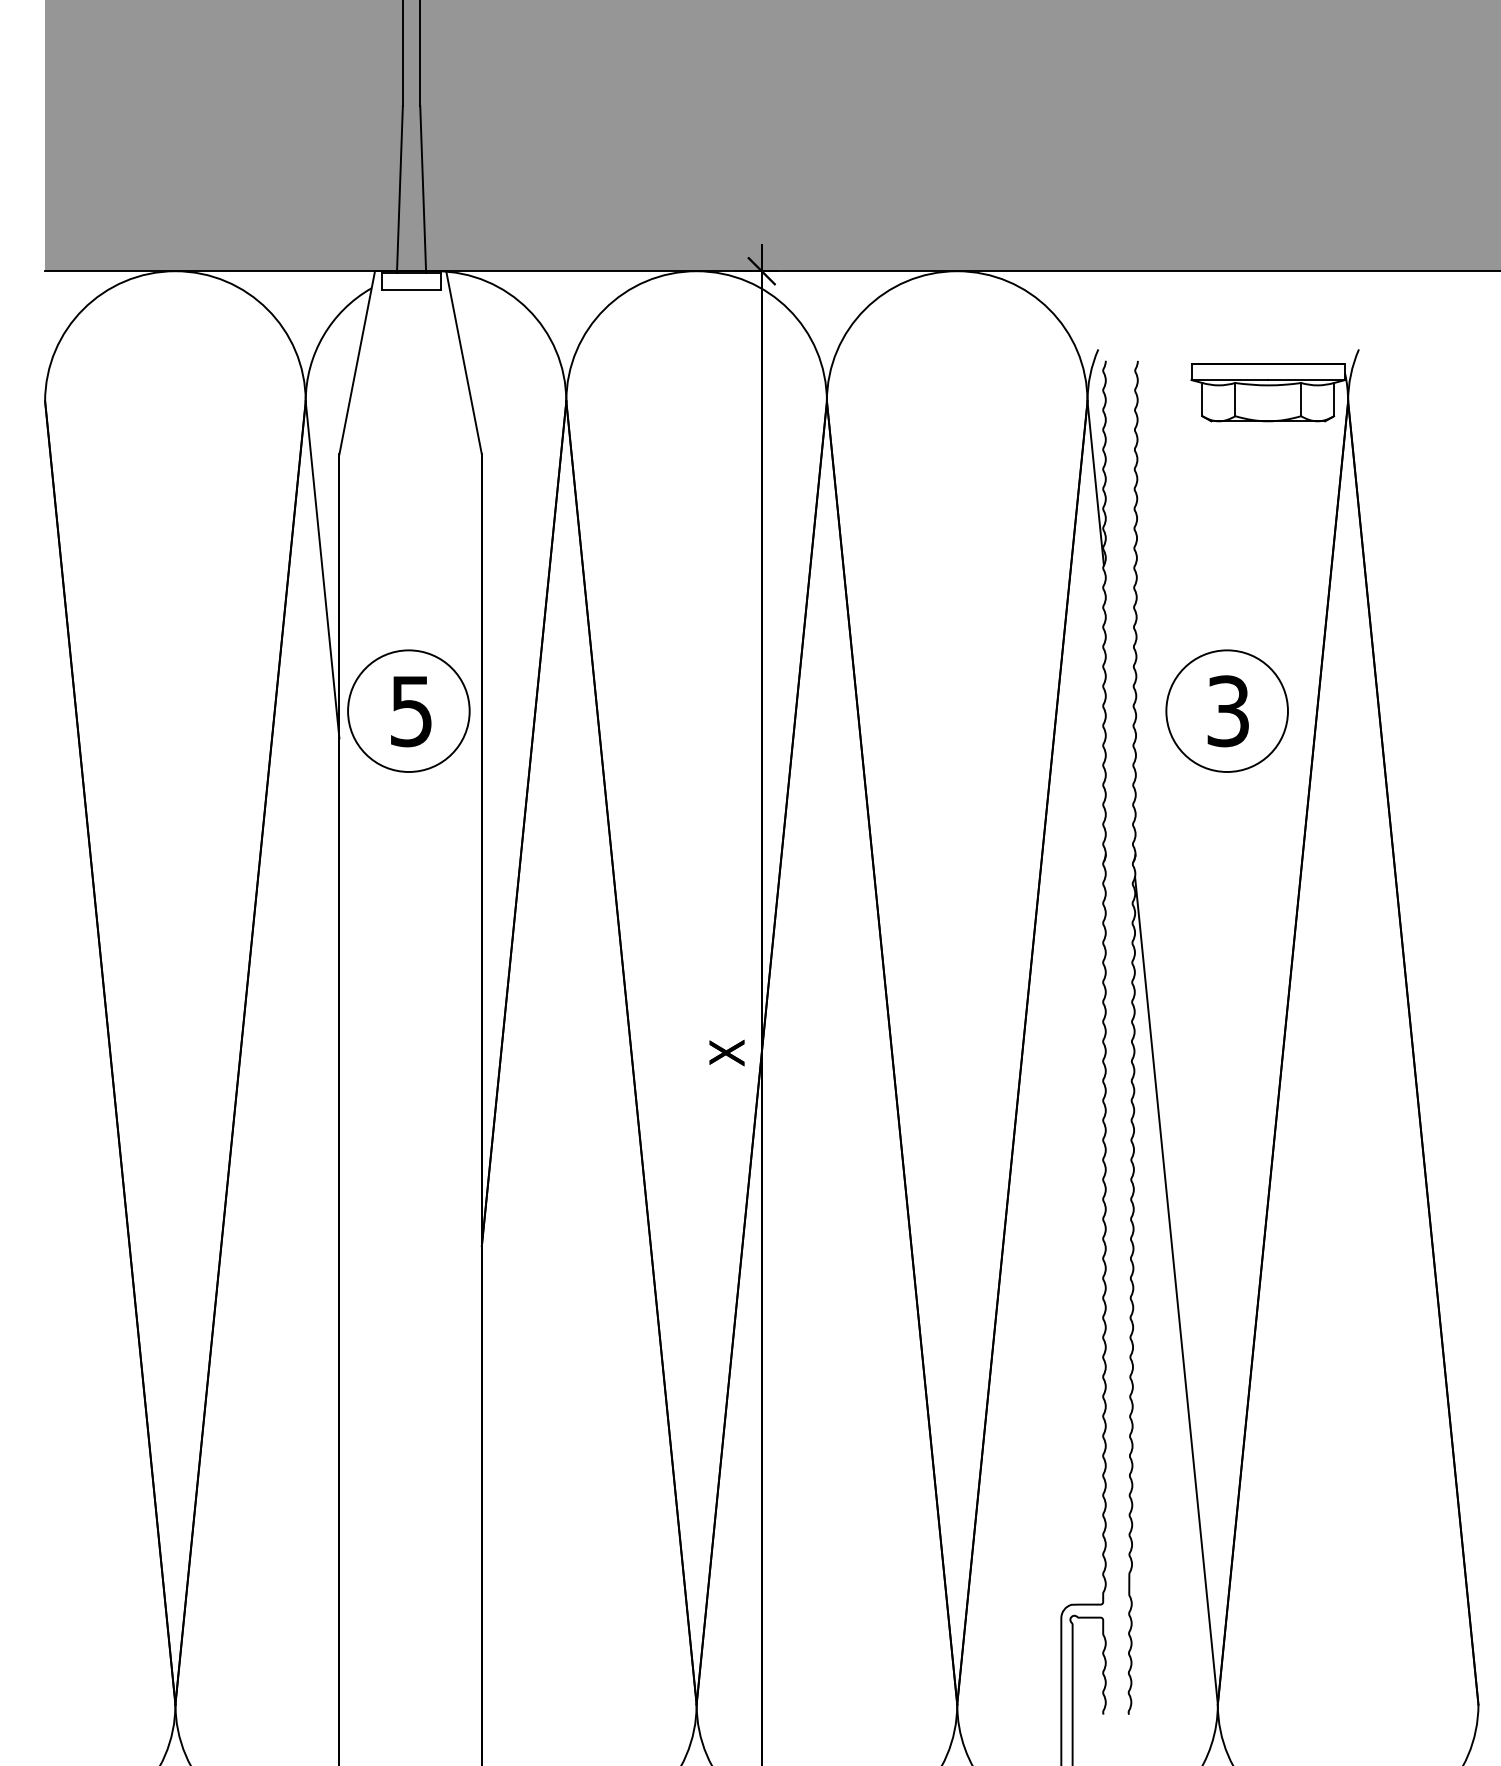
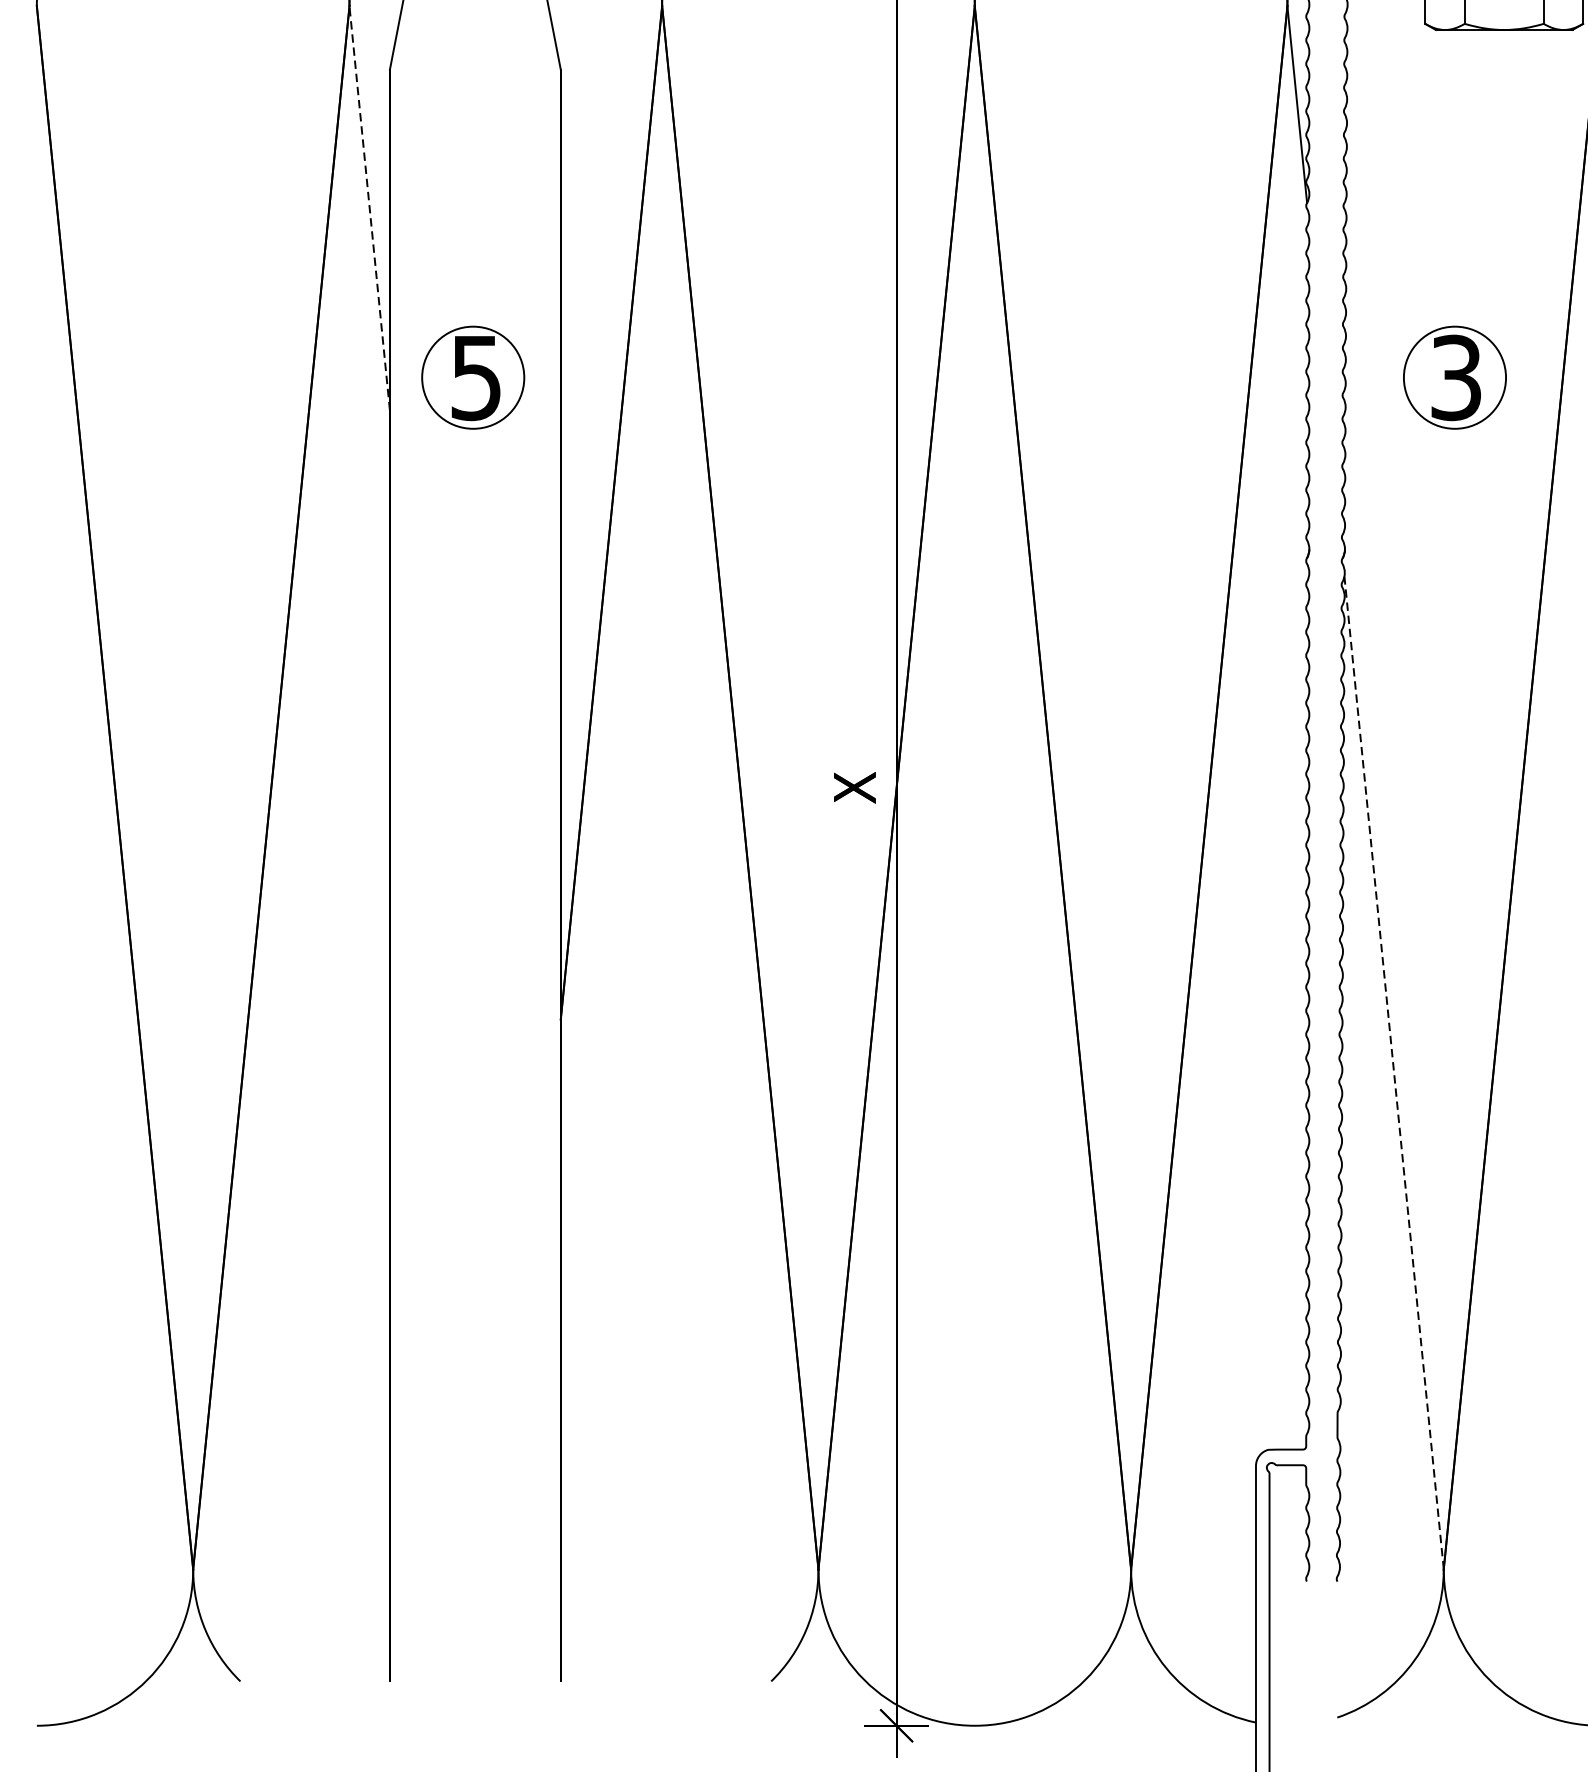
line: (322, 569) -> (369, 207), solid -> dashed
circle: (408, 710) -> (472, 376), size x0.7
circle: (1226, 710) -> (1454, 376), size x0.7
line: (1176, 1290) -> (1394, 1072), solid -> dashed

